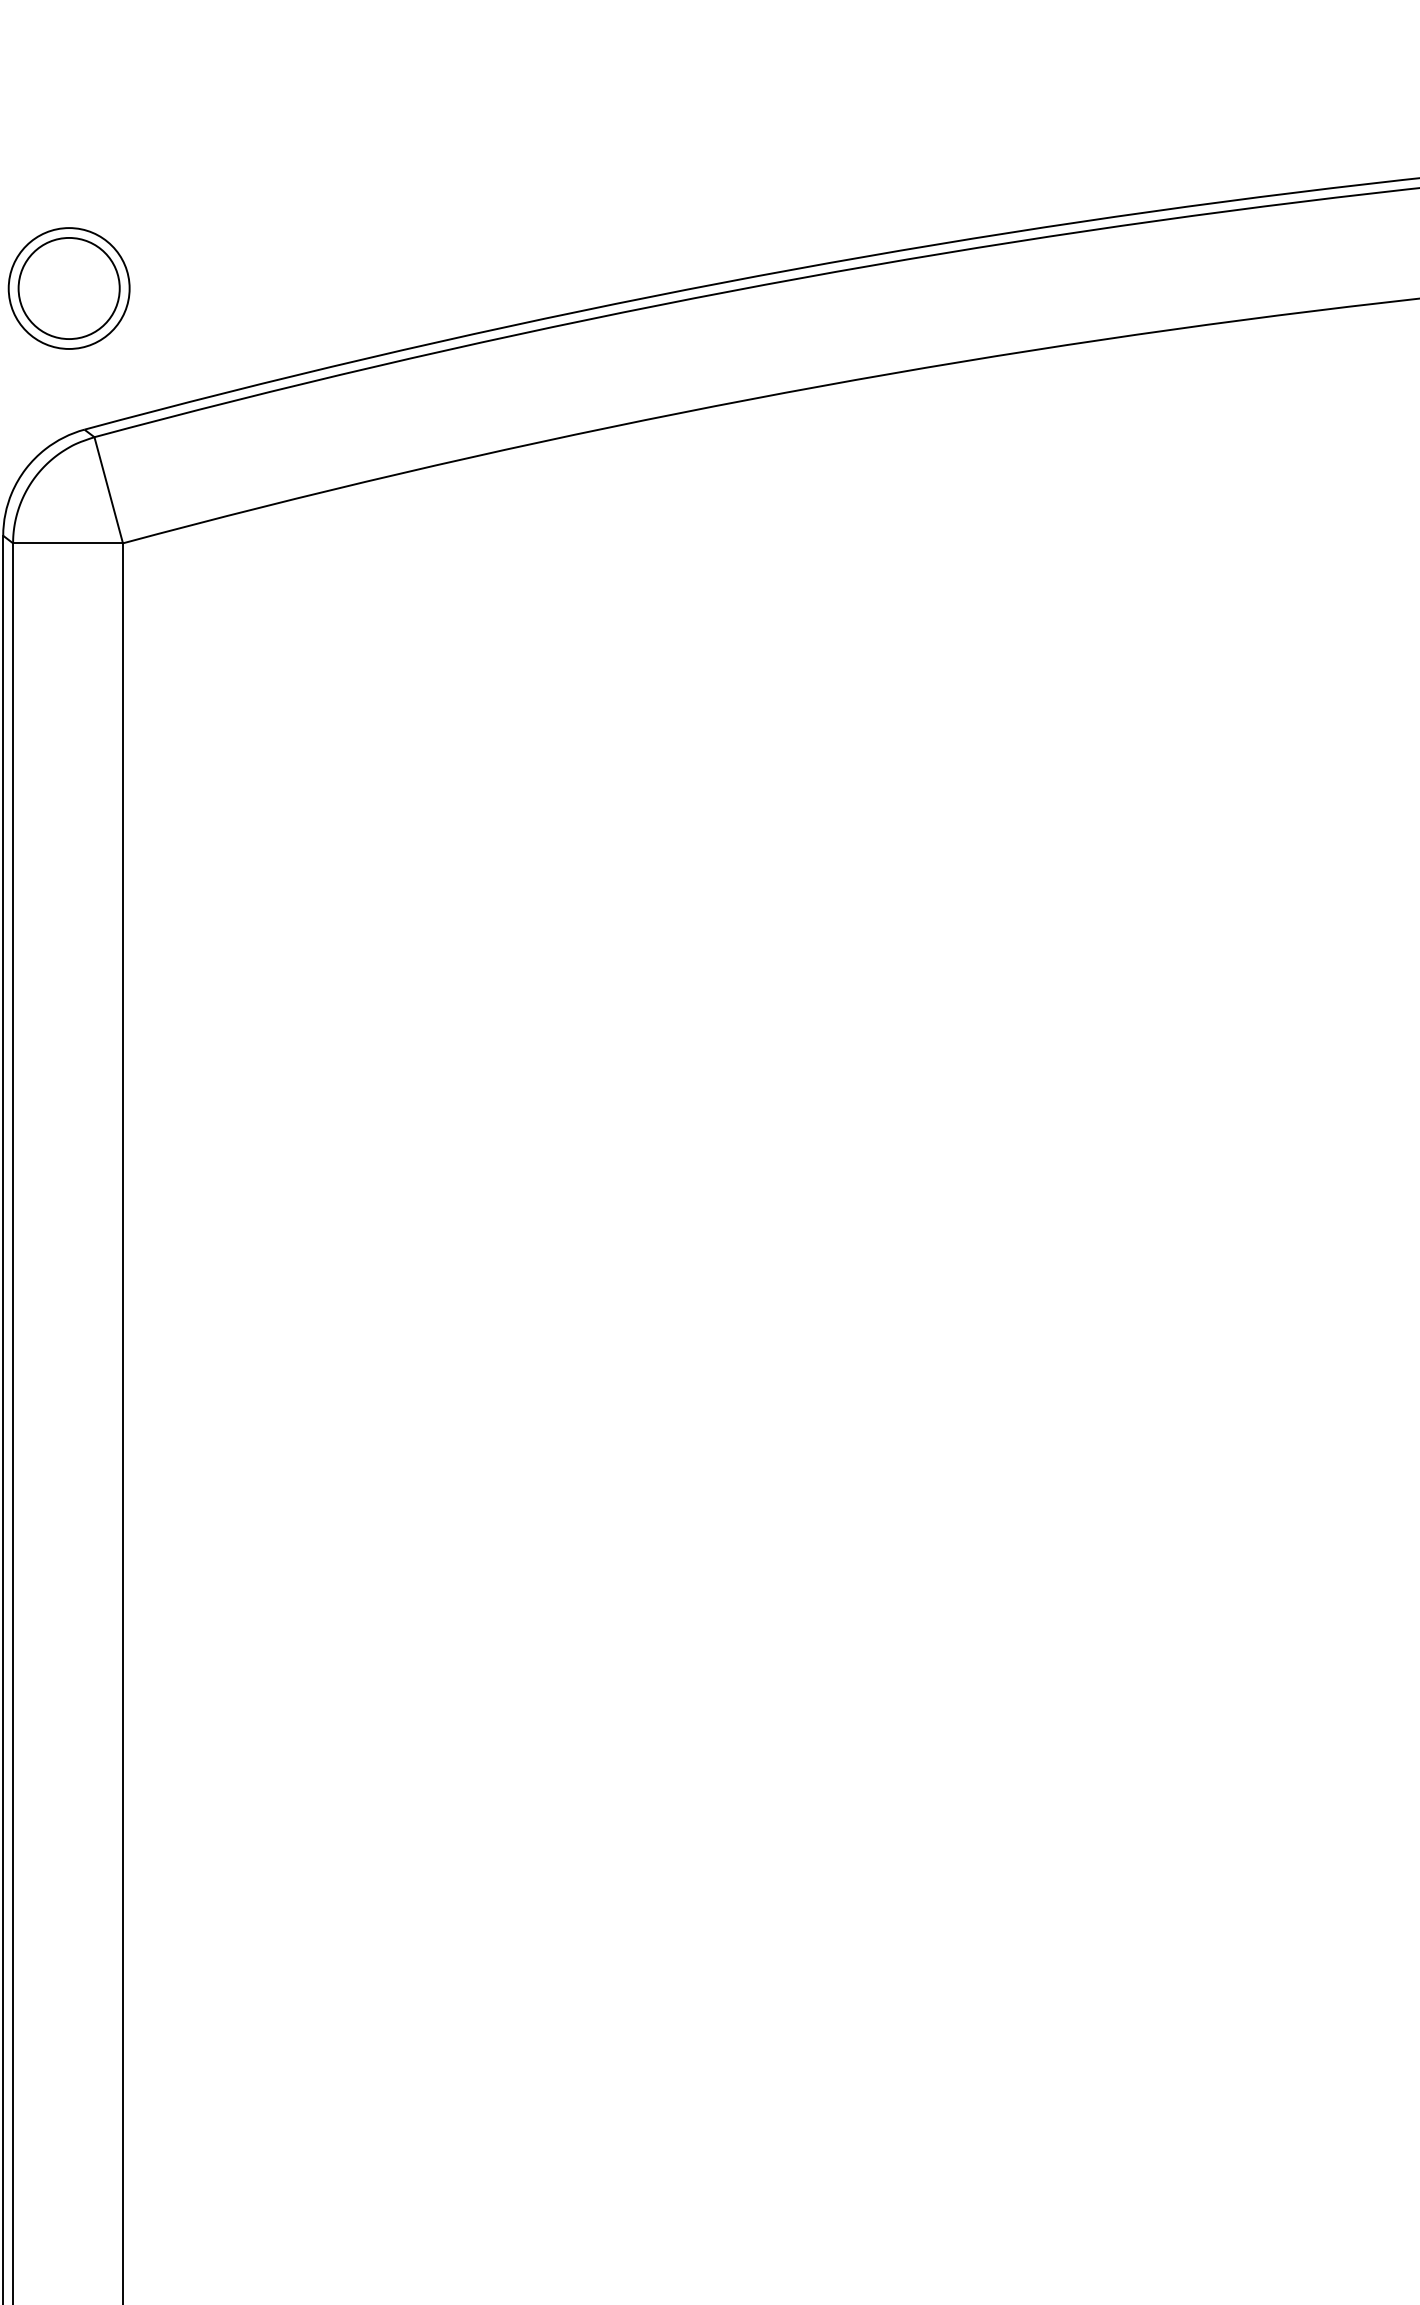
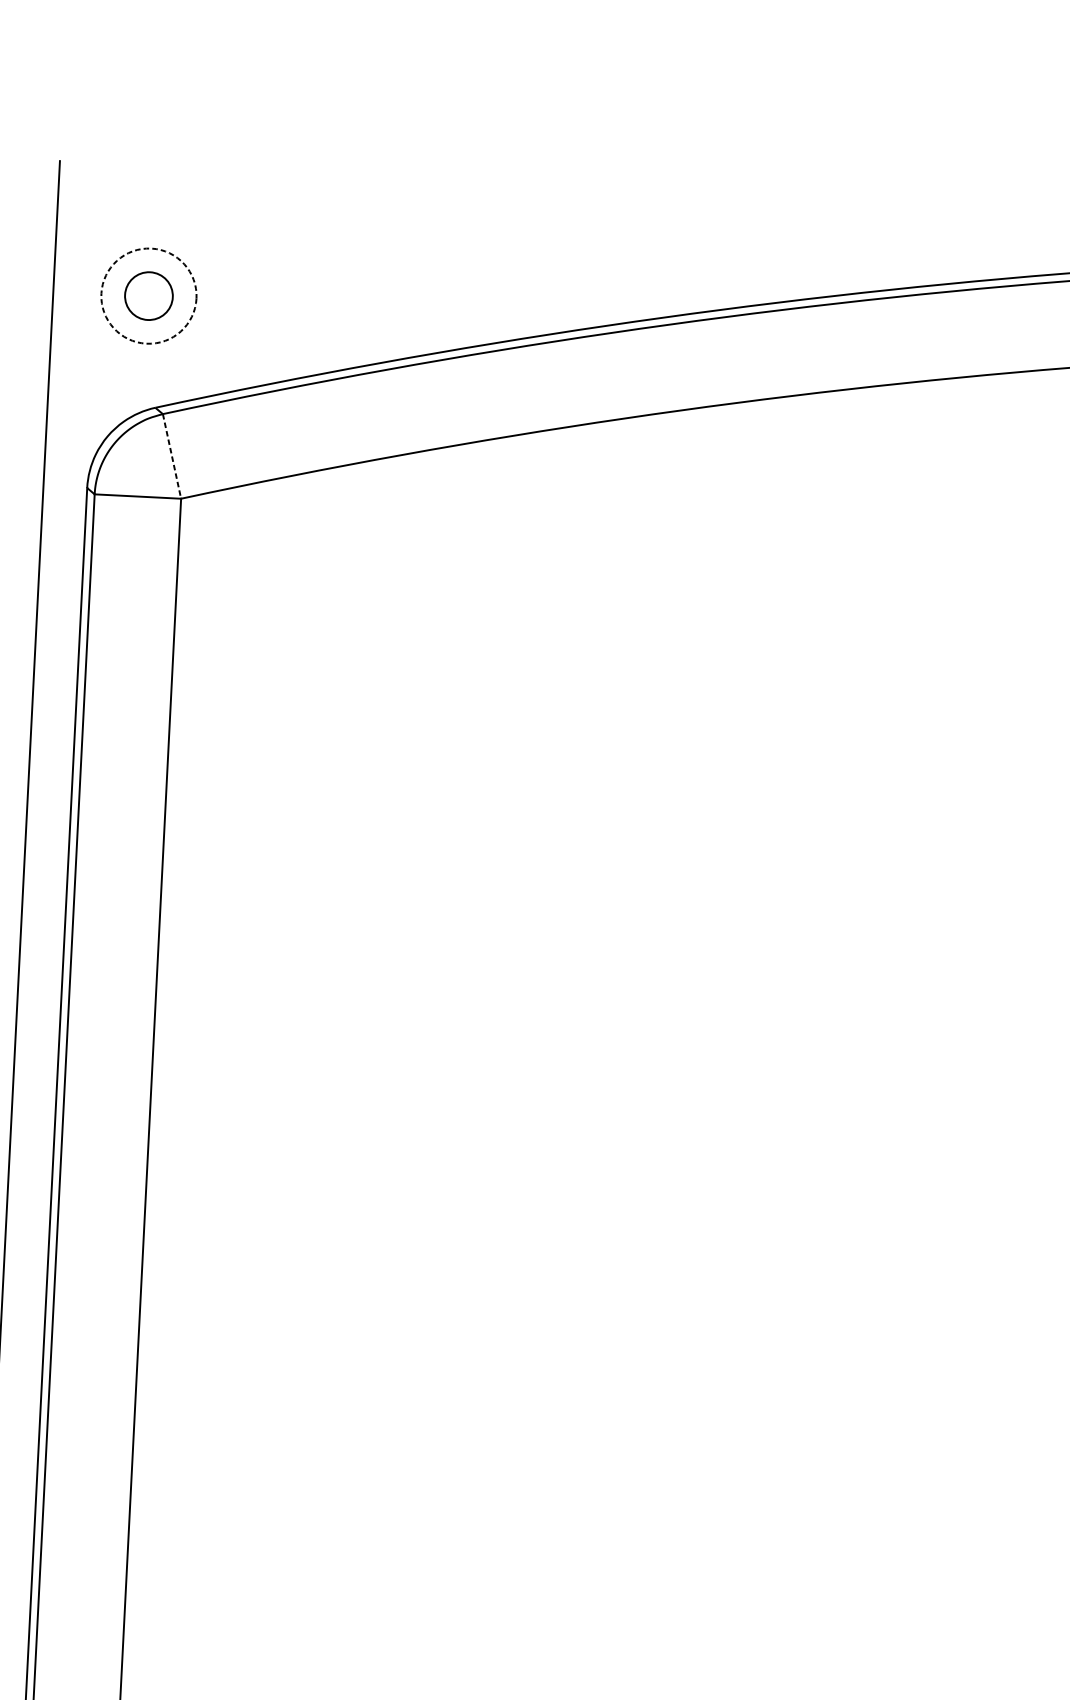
circle: (68, 288) -> (148, 296), size x0.6
circle: (68, 288) -> (148, 296), solid -> dashed
line: (108, 490) -> (171, 456), solid -> dashed

